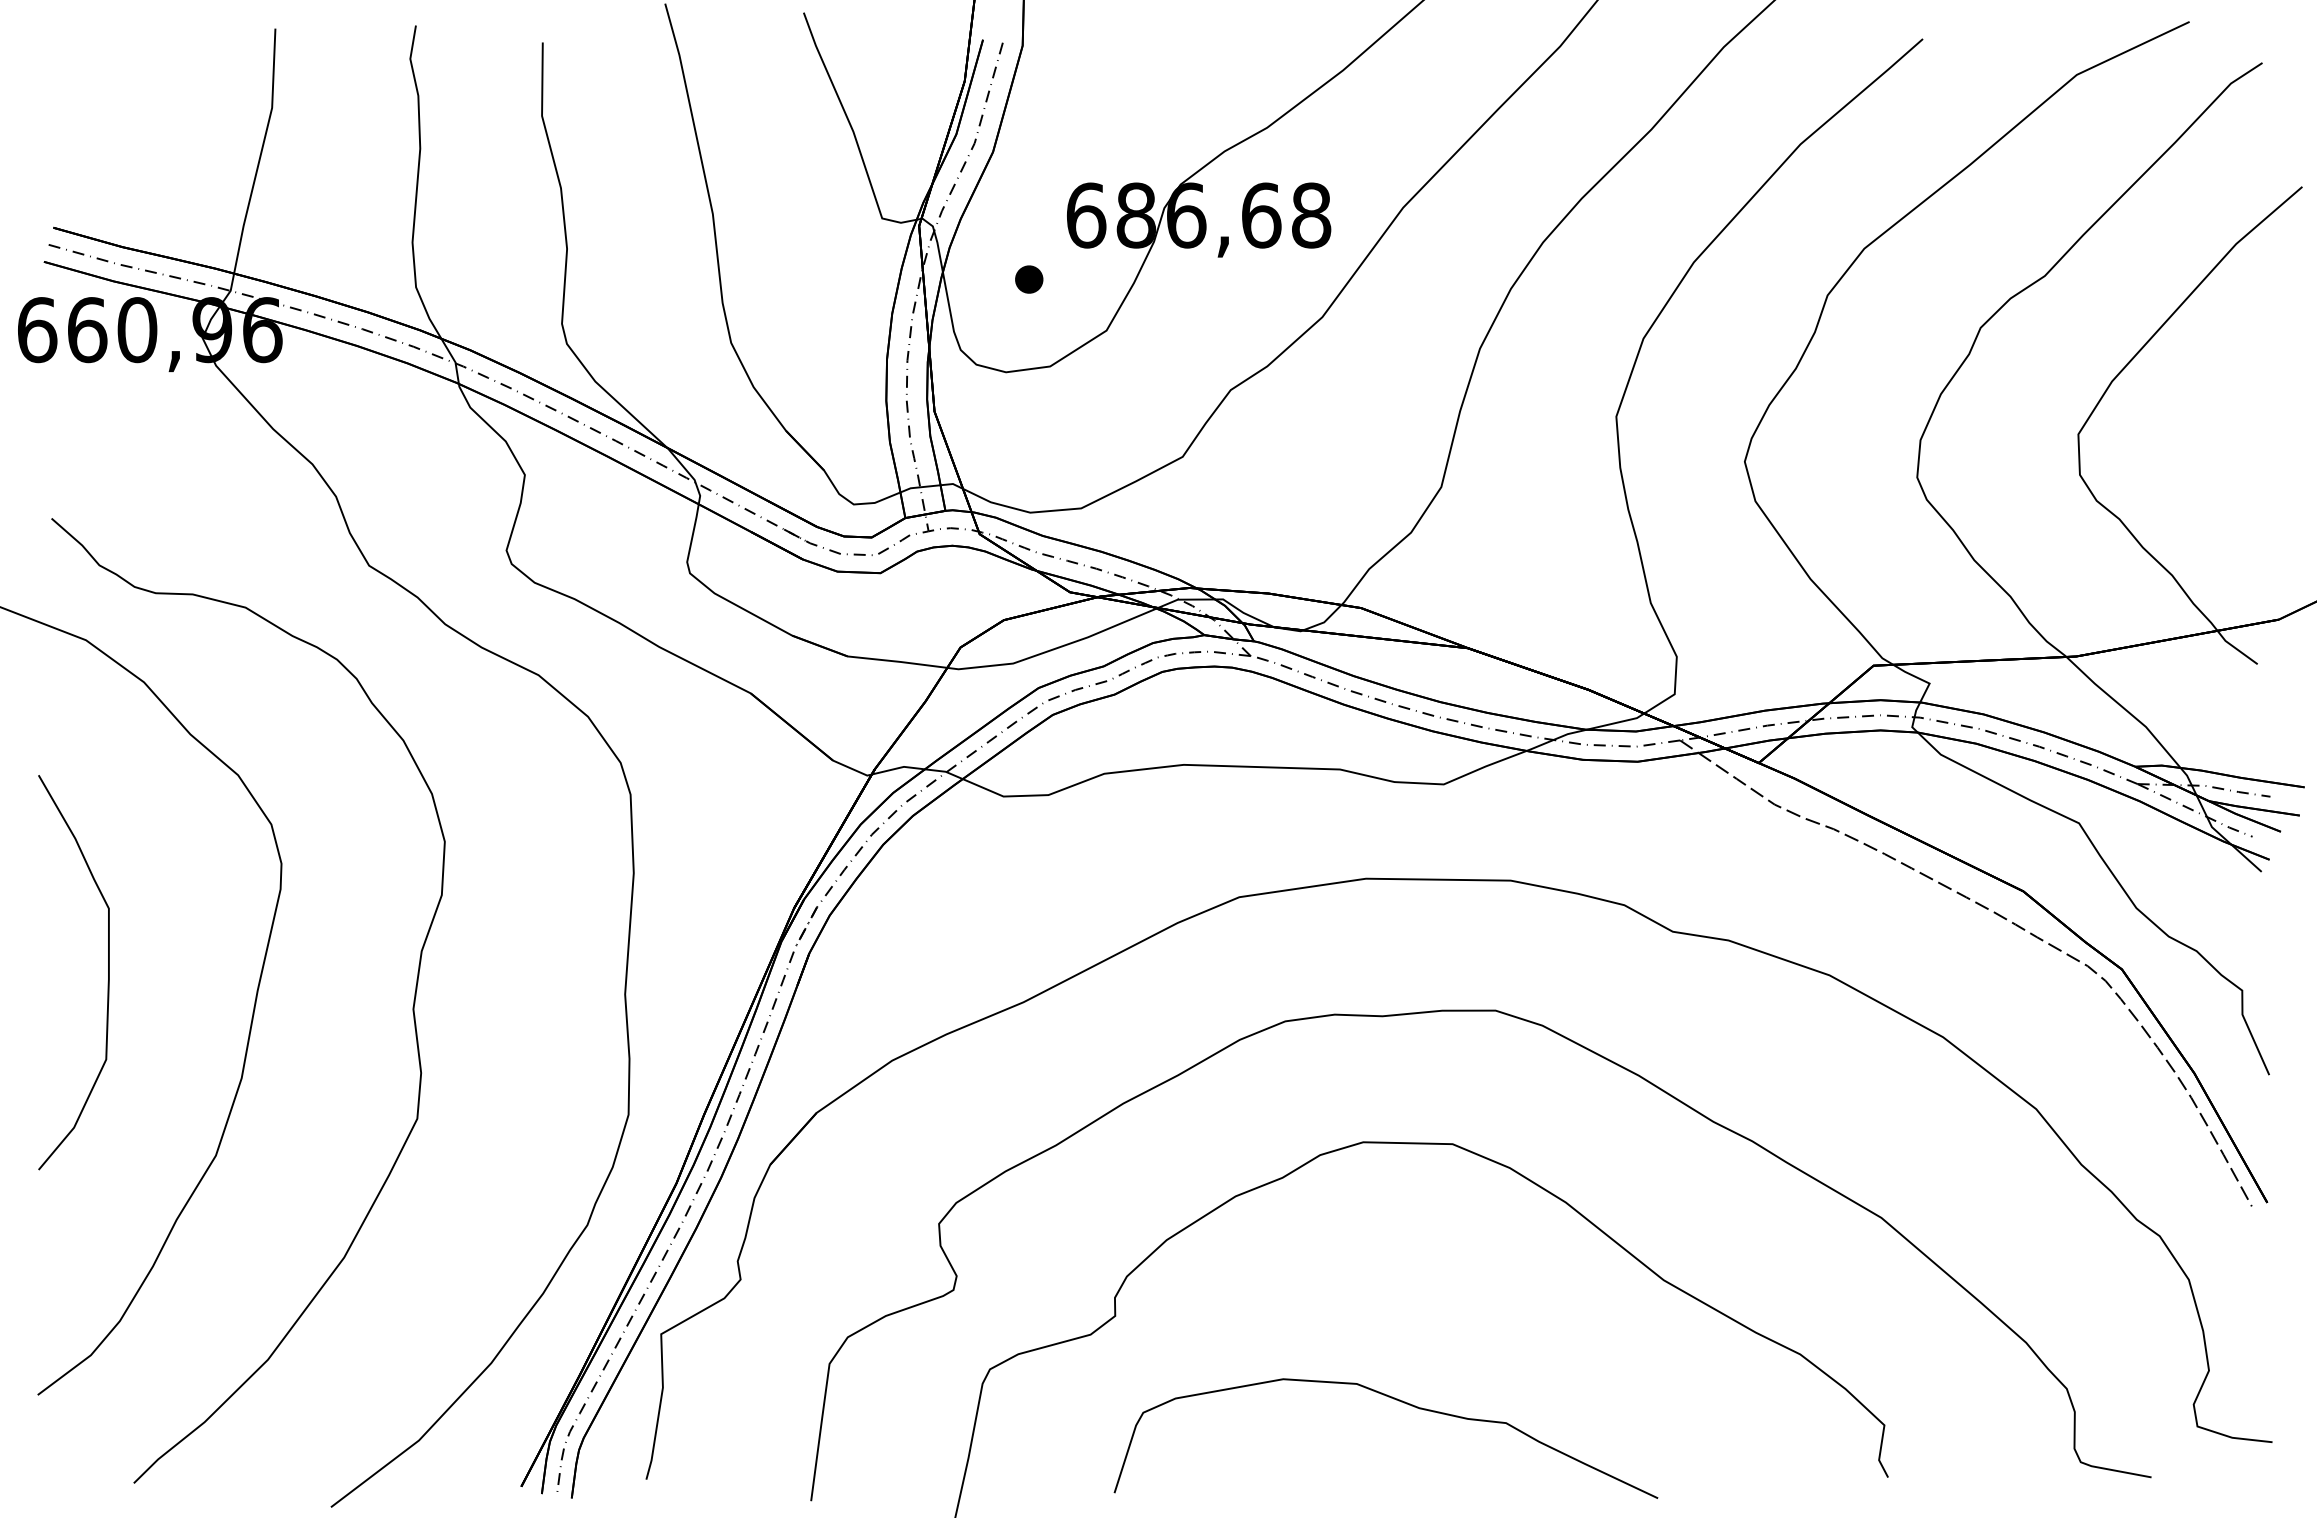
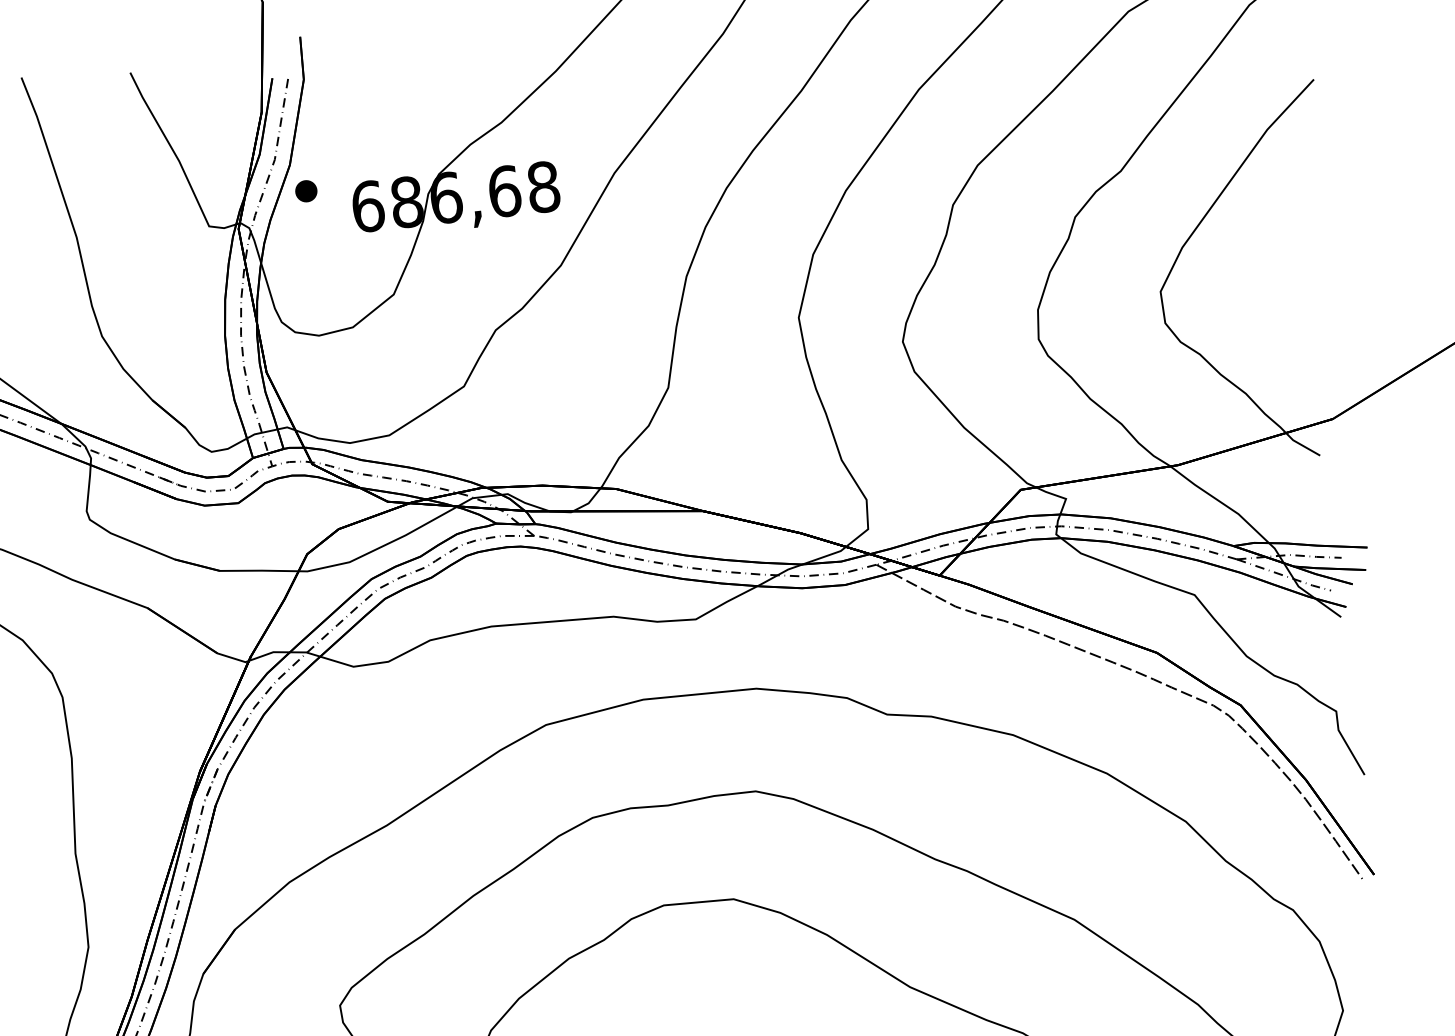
part: (1029, 279) -> (306, 191), moved

